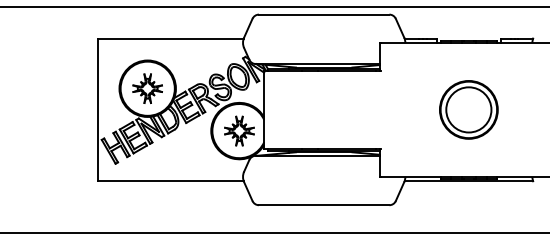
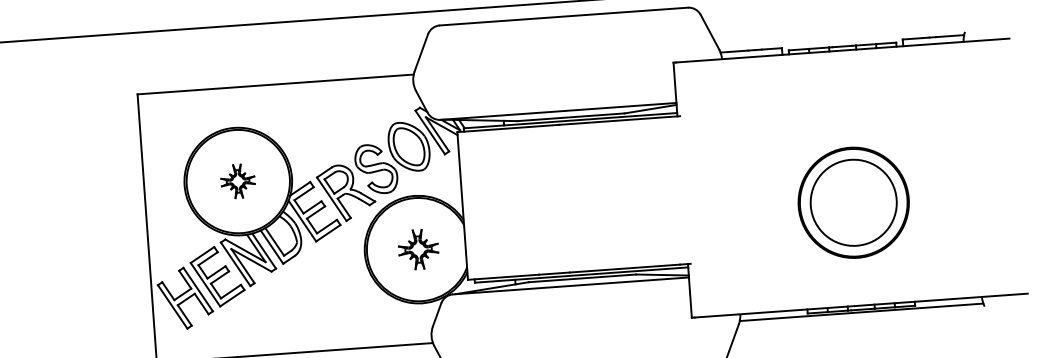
part: (147, 88) -> (237, 181), size x0.6
part: (468, 109) -> (852, 202), moved
part: (239, 130) -> (418, 248), size x0.7

